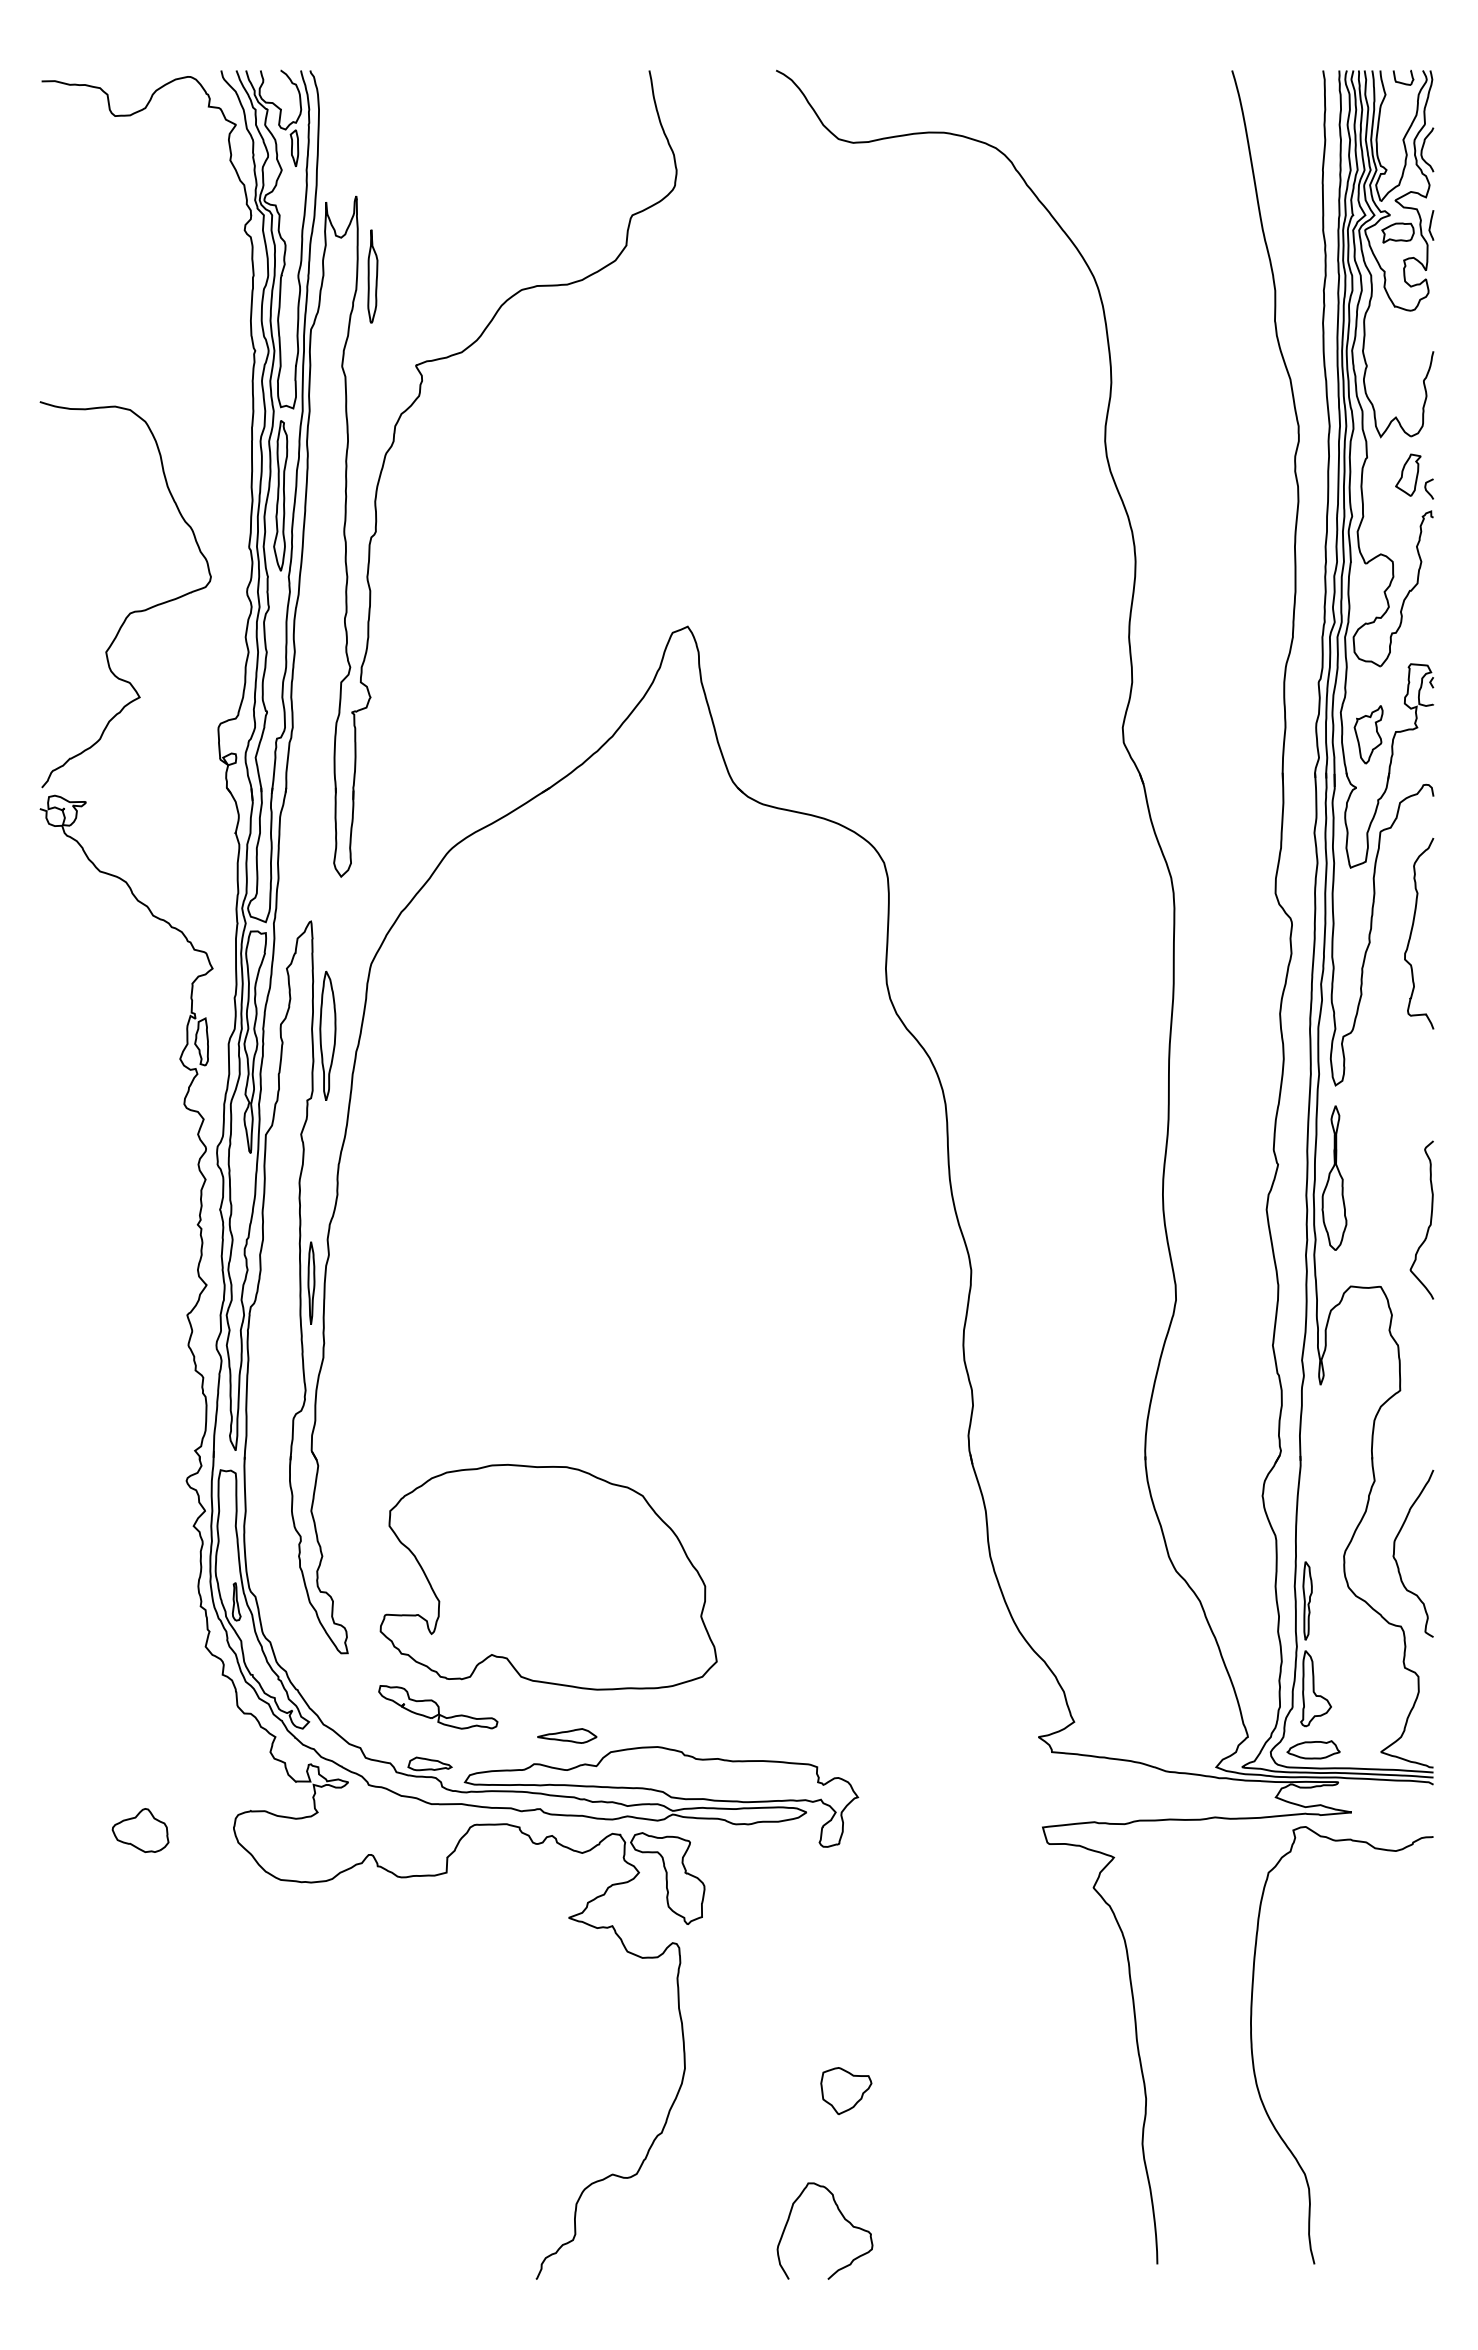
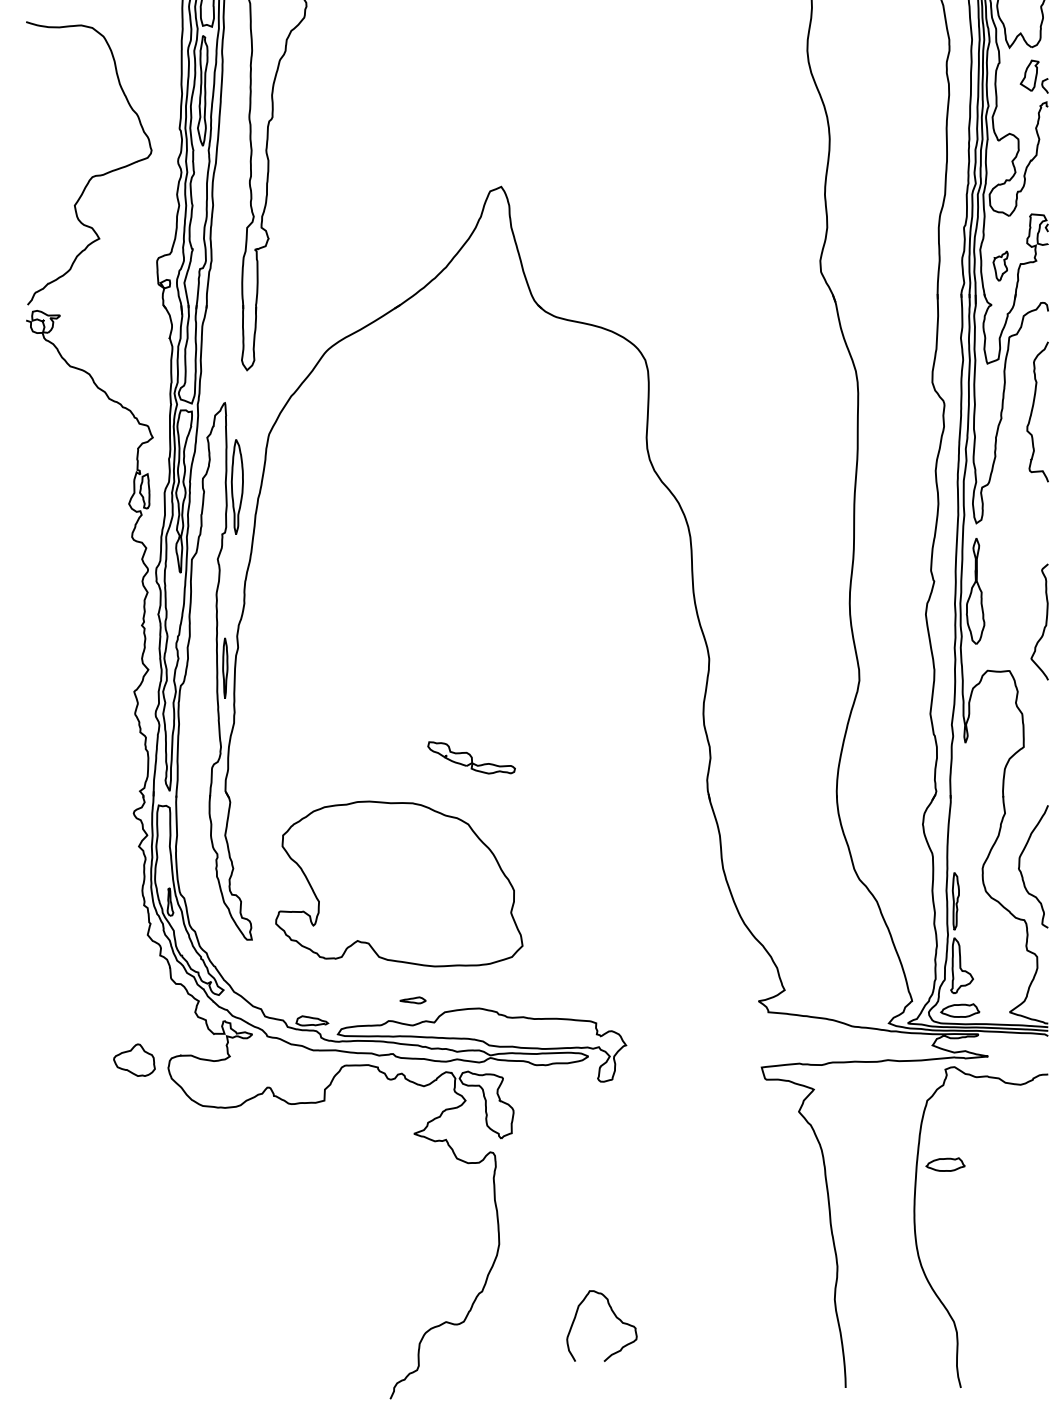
part: (1368, 734) -> (1000, 265), size x0.7
part: (438, 1707) -> (471, 758), moved
part: (567, 1735) -> (413, 1000), size x0.6
part: (140, 1830) -> (134, 1060), moved
part: (1293, 1959) -> (945, 1164), added
part: (846, 2090) -> (617, 1260), removed
curve: (842, 2217) -> (614, 1316), moved

